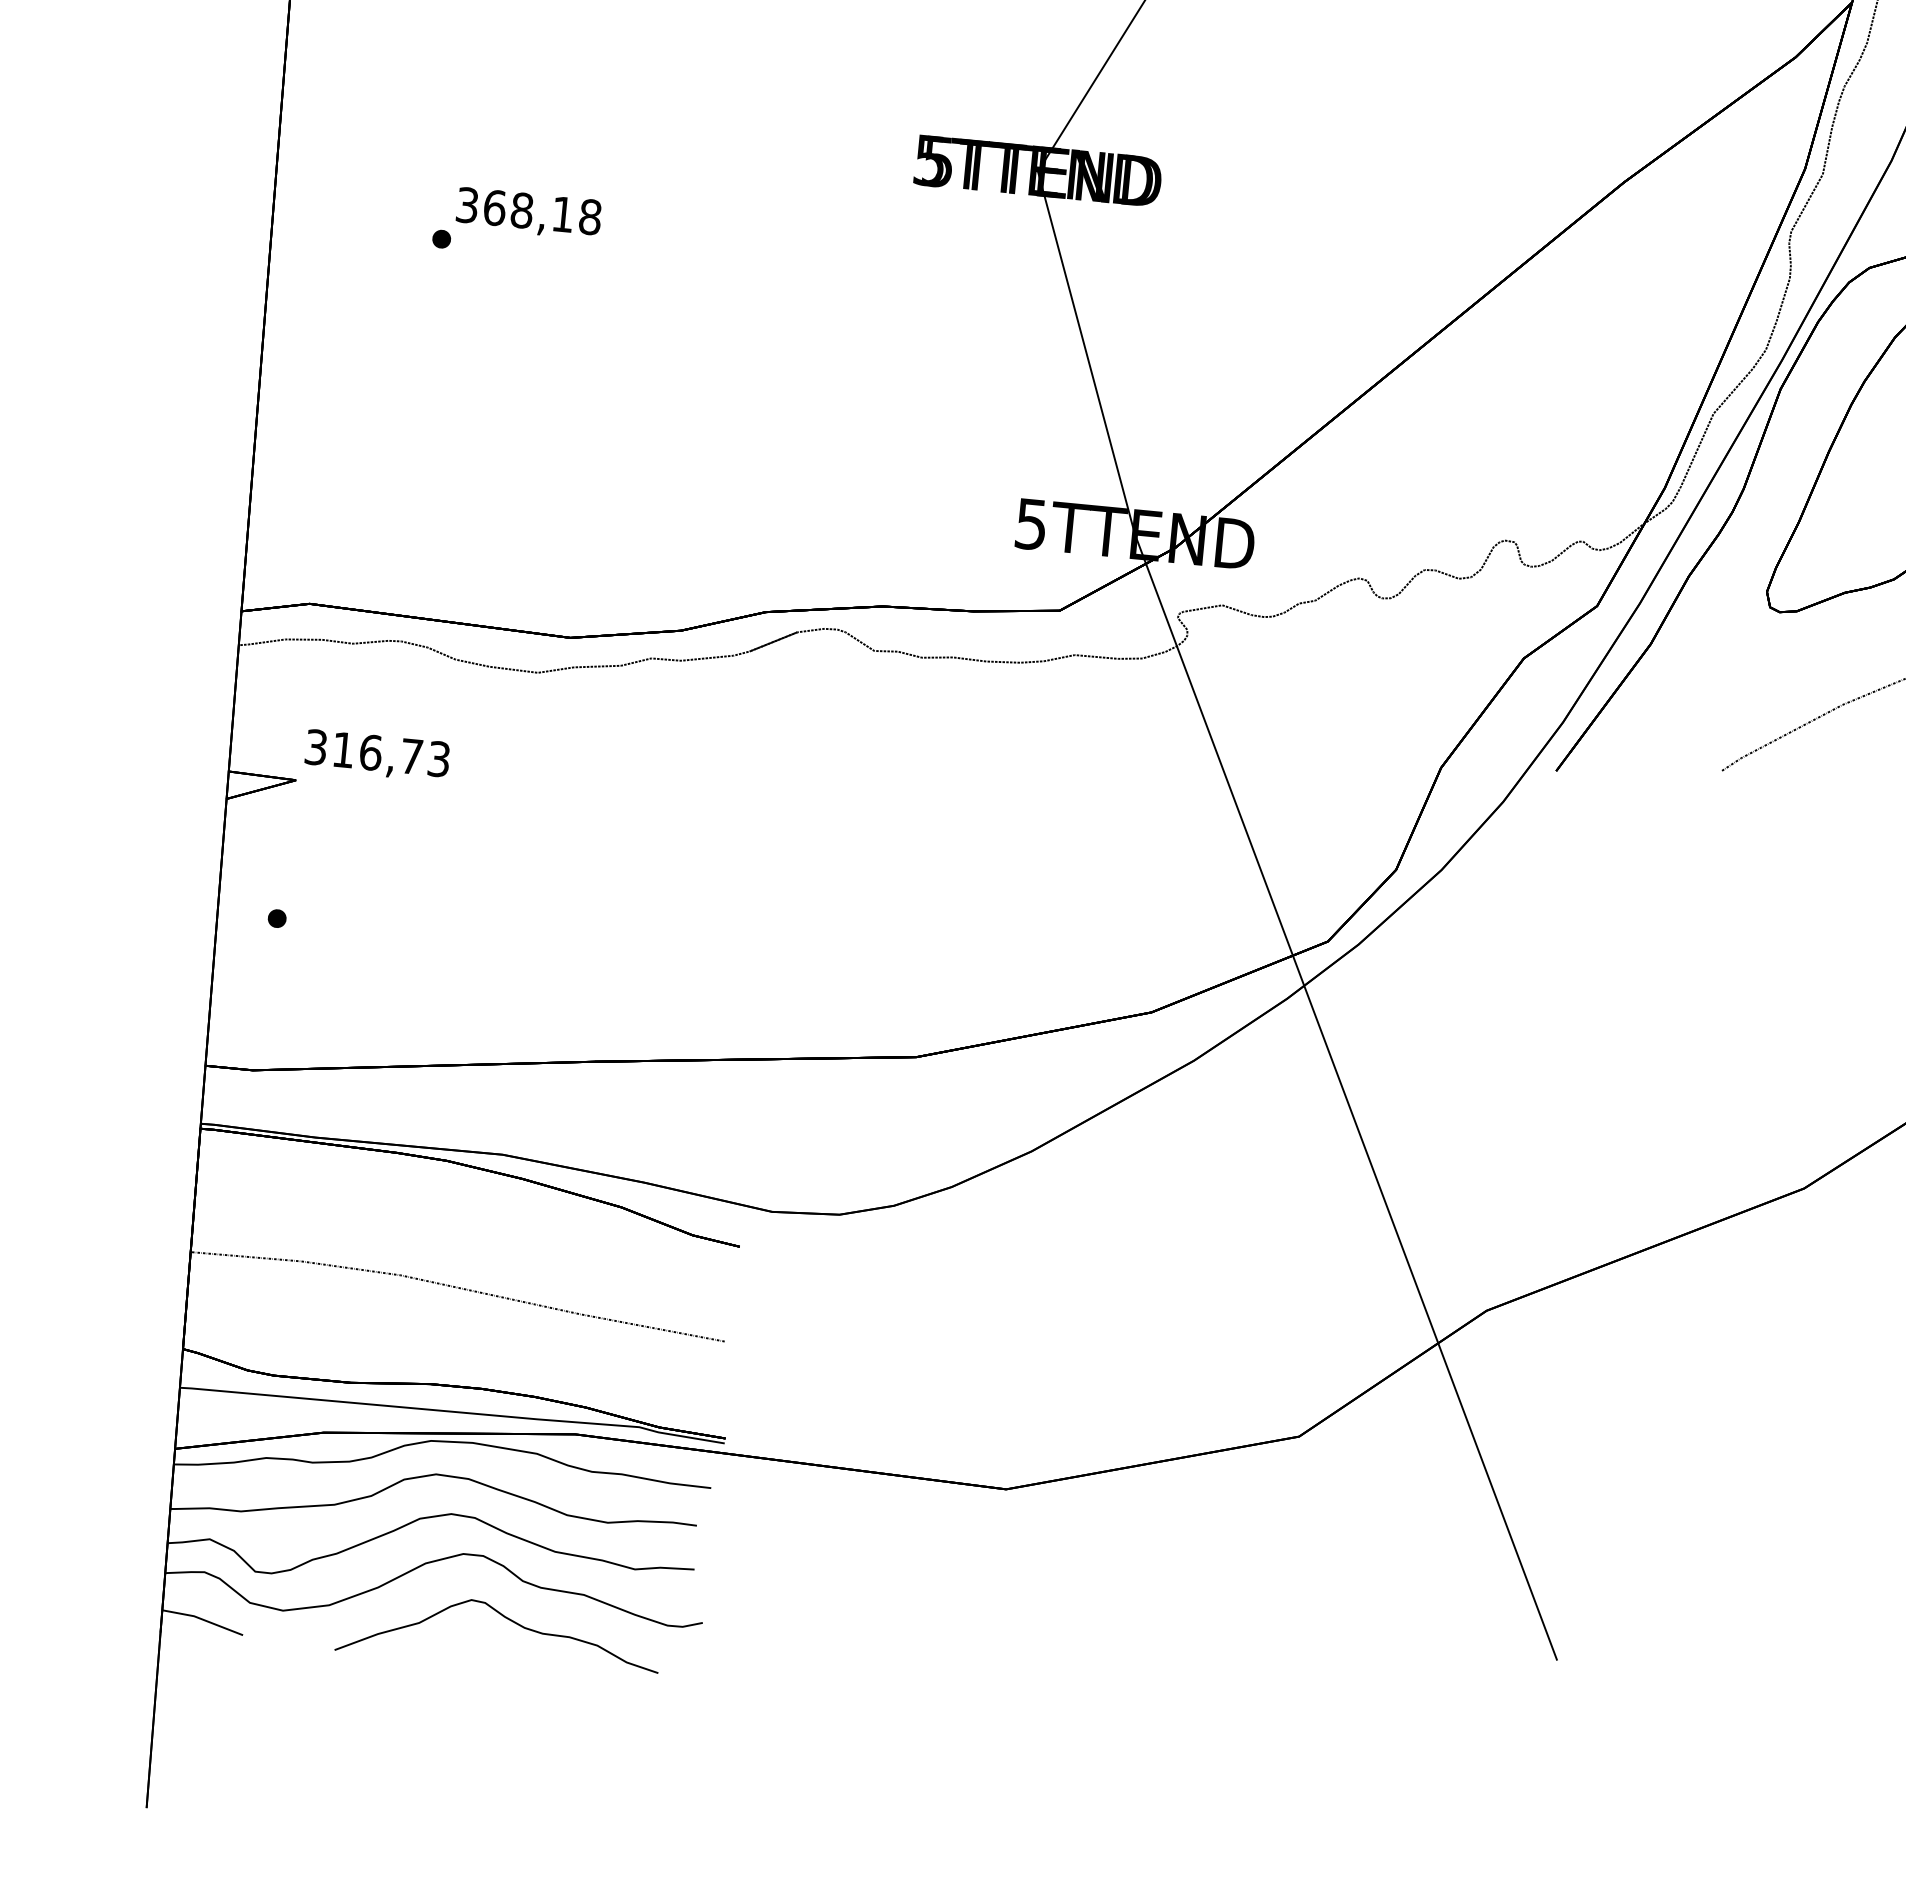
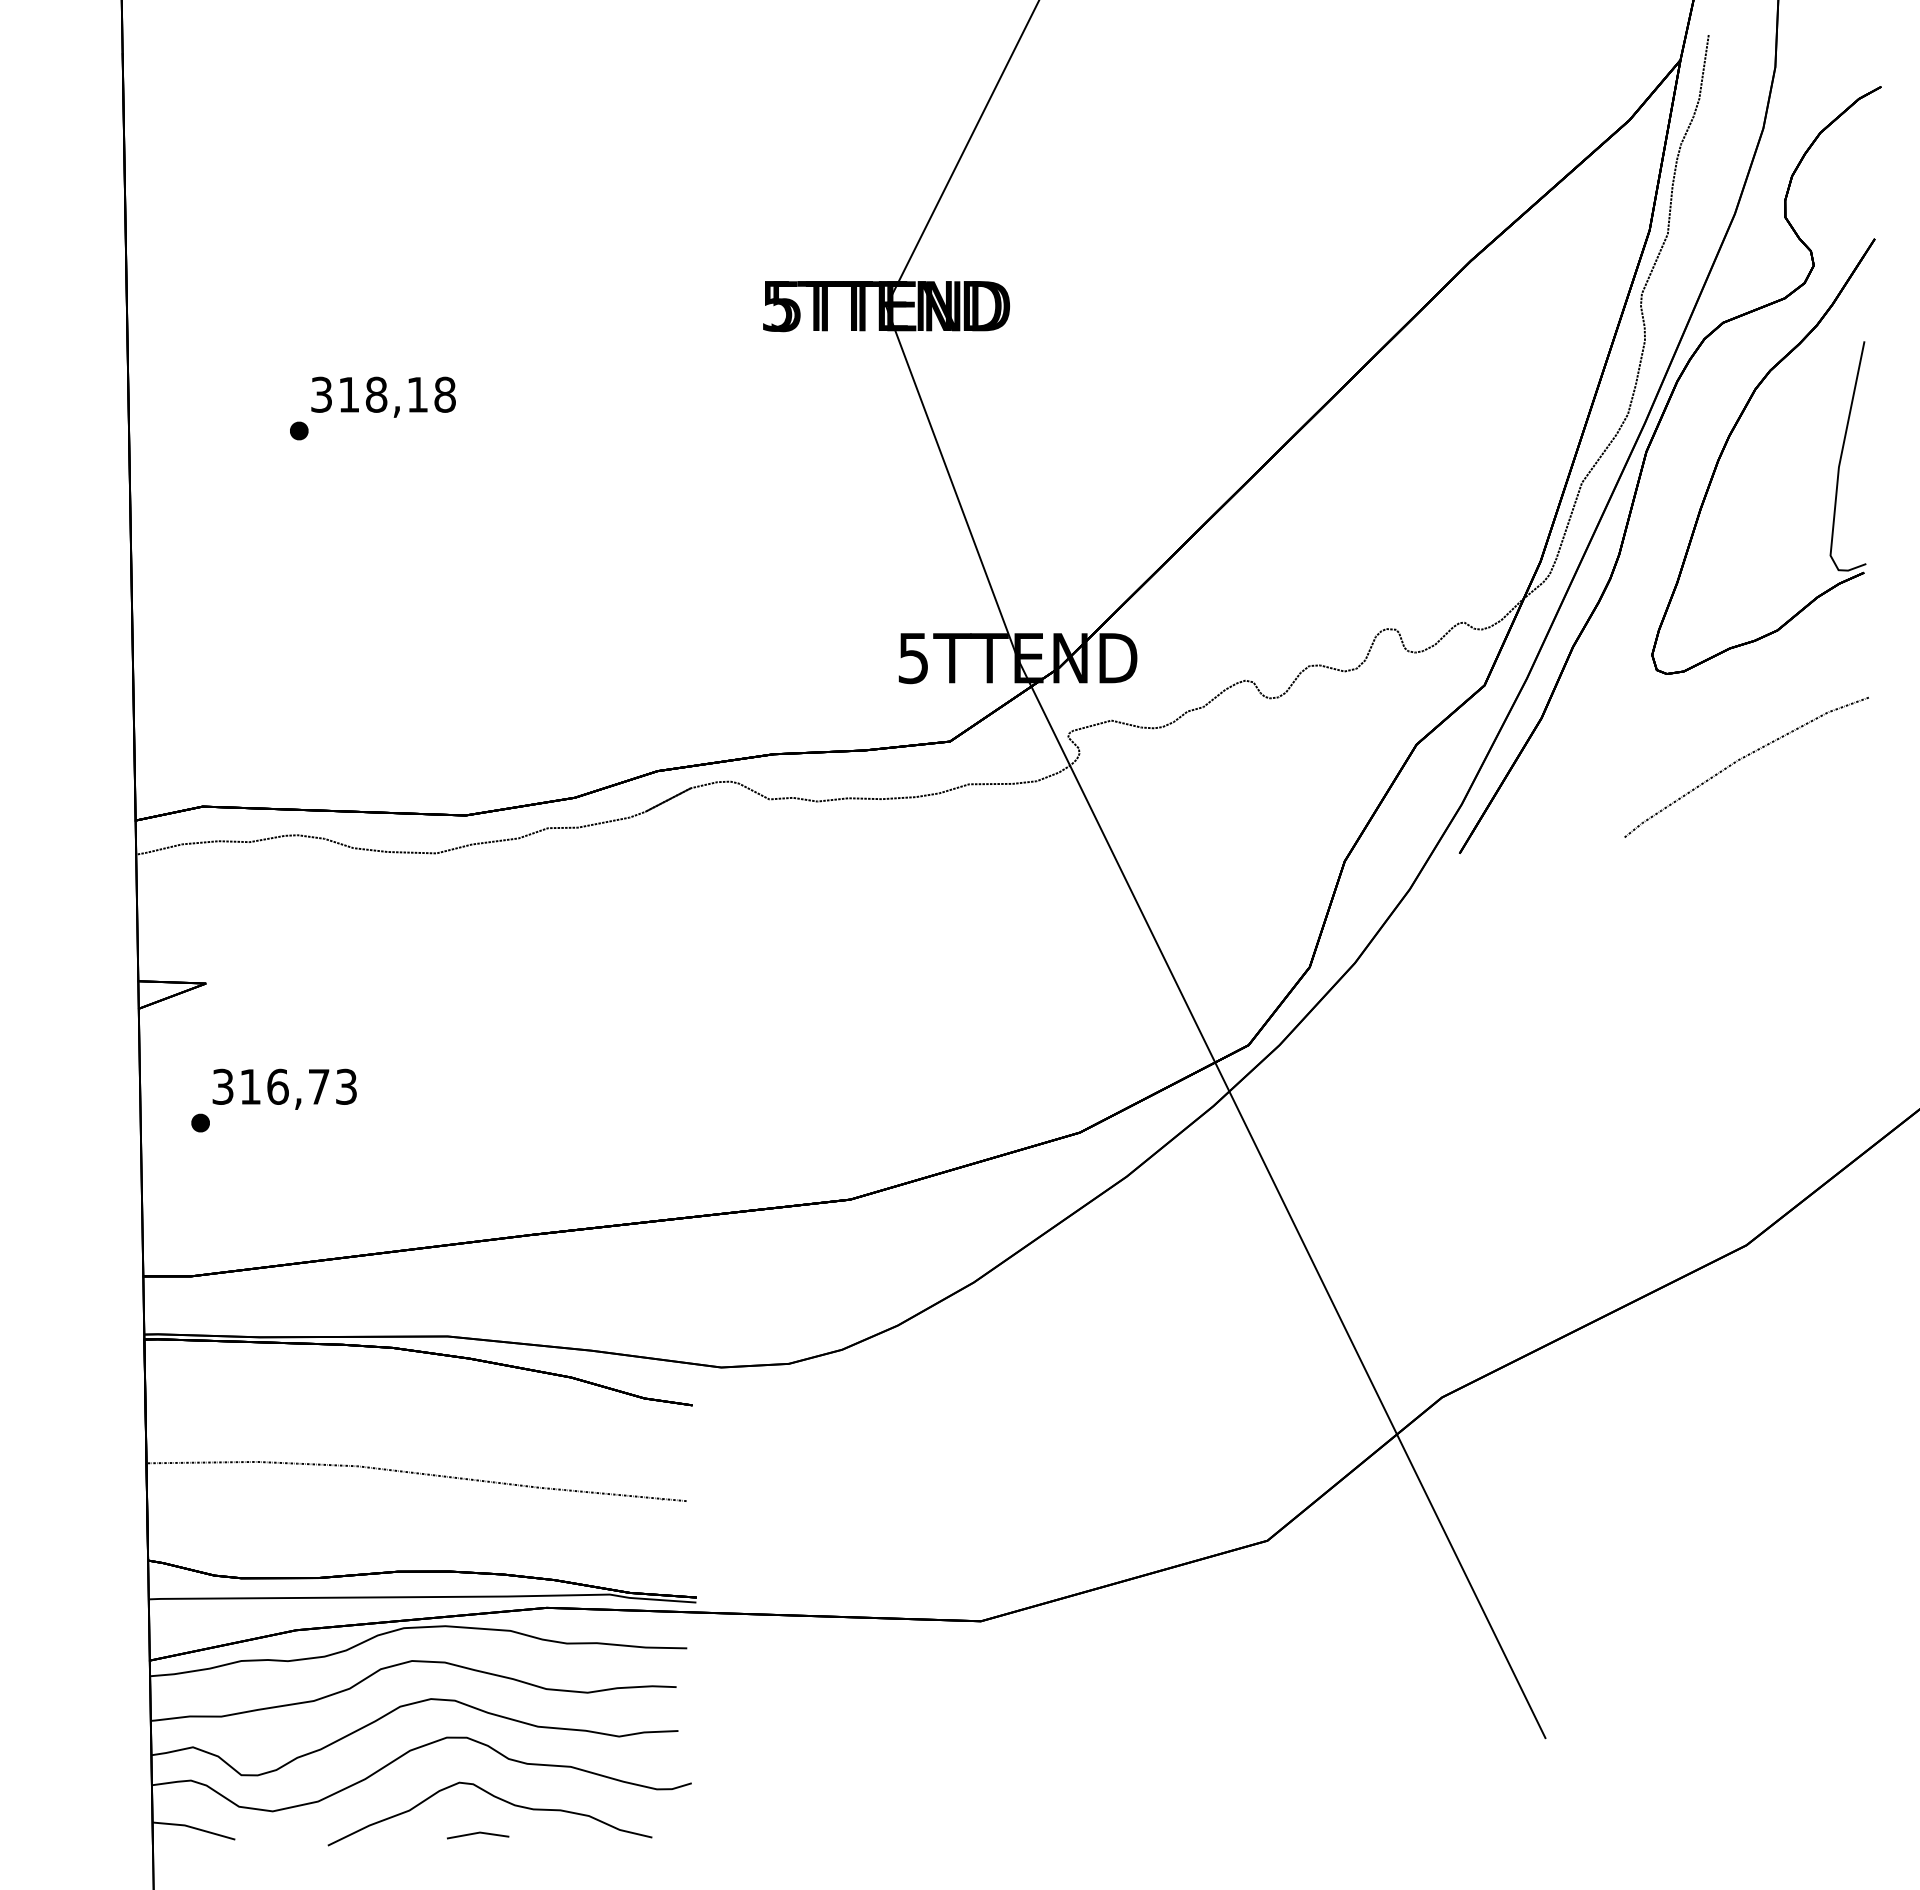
text: (495, 207) -> (349, 394), 368,18 -> 318,18
text: (377, 754) -> (284, 1088), moved
part: (485, 1654) -> (478, 1835), added

